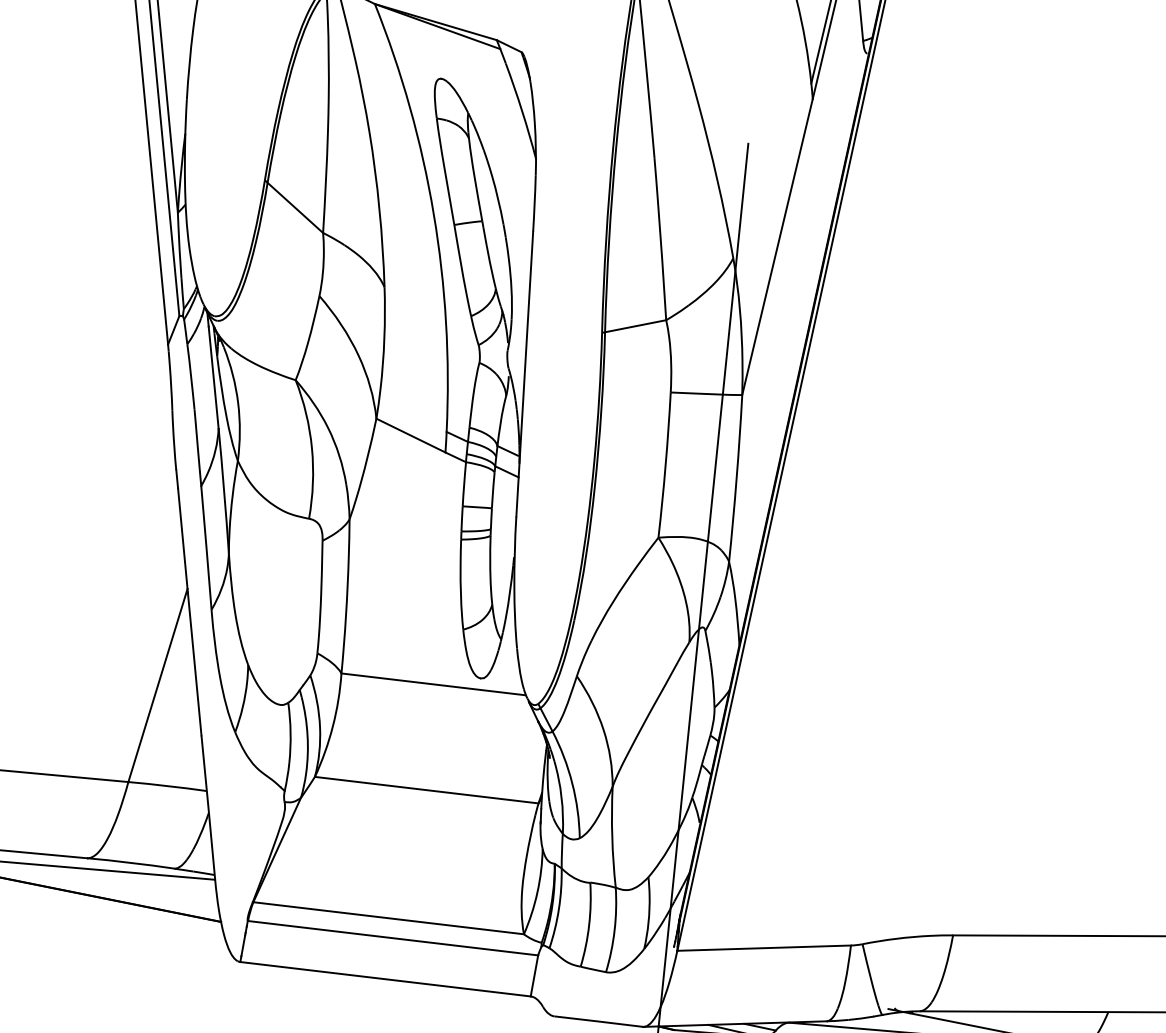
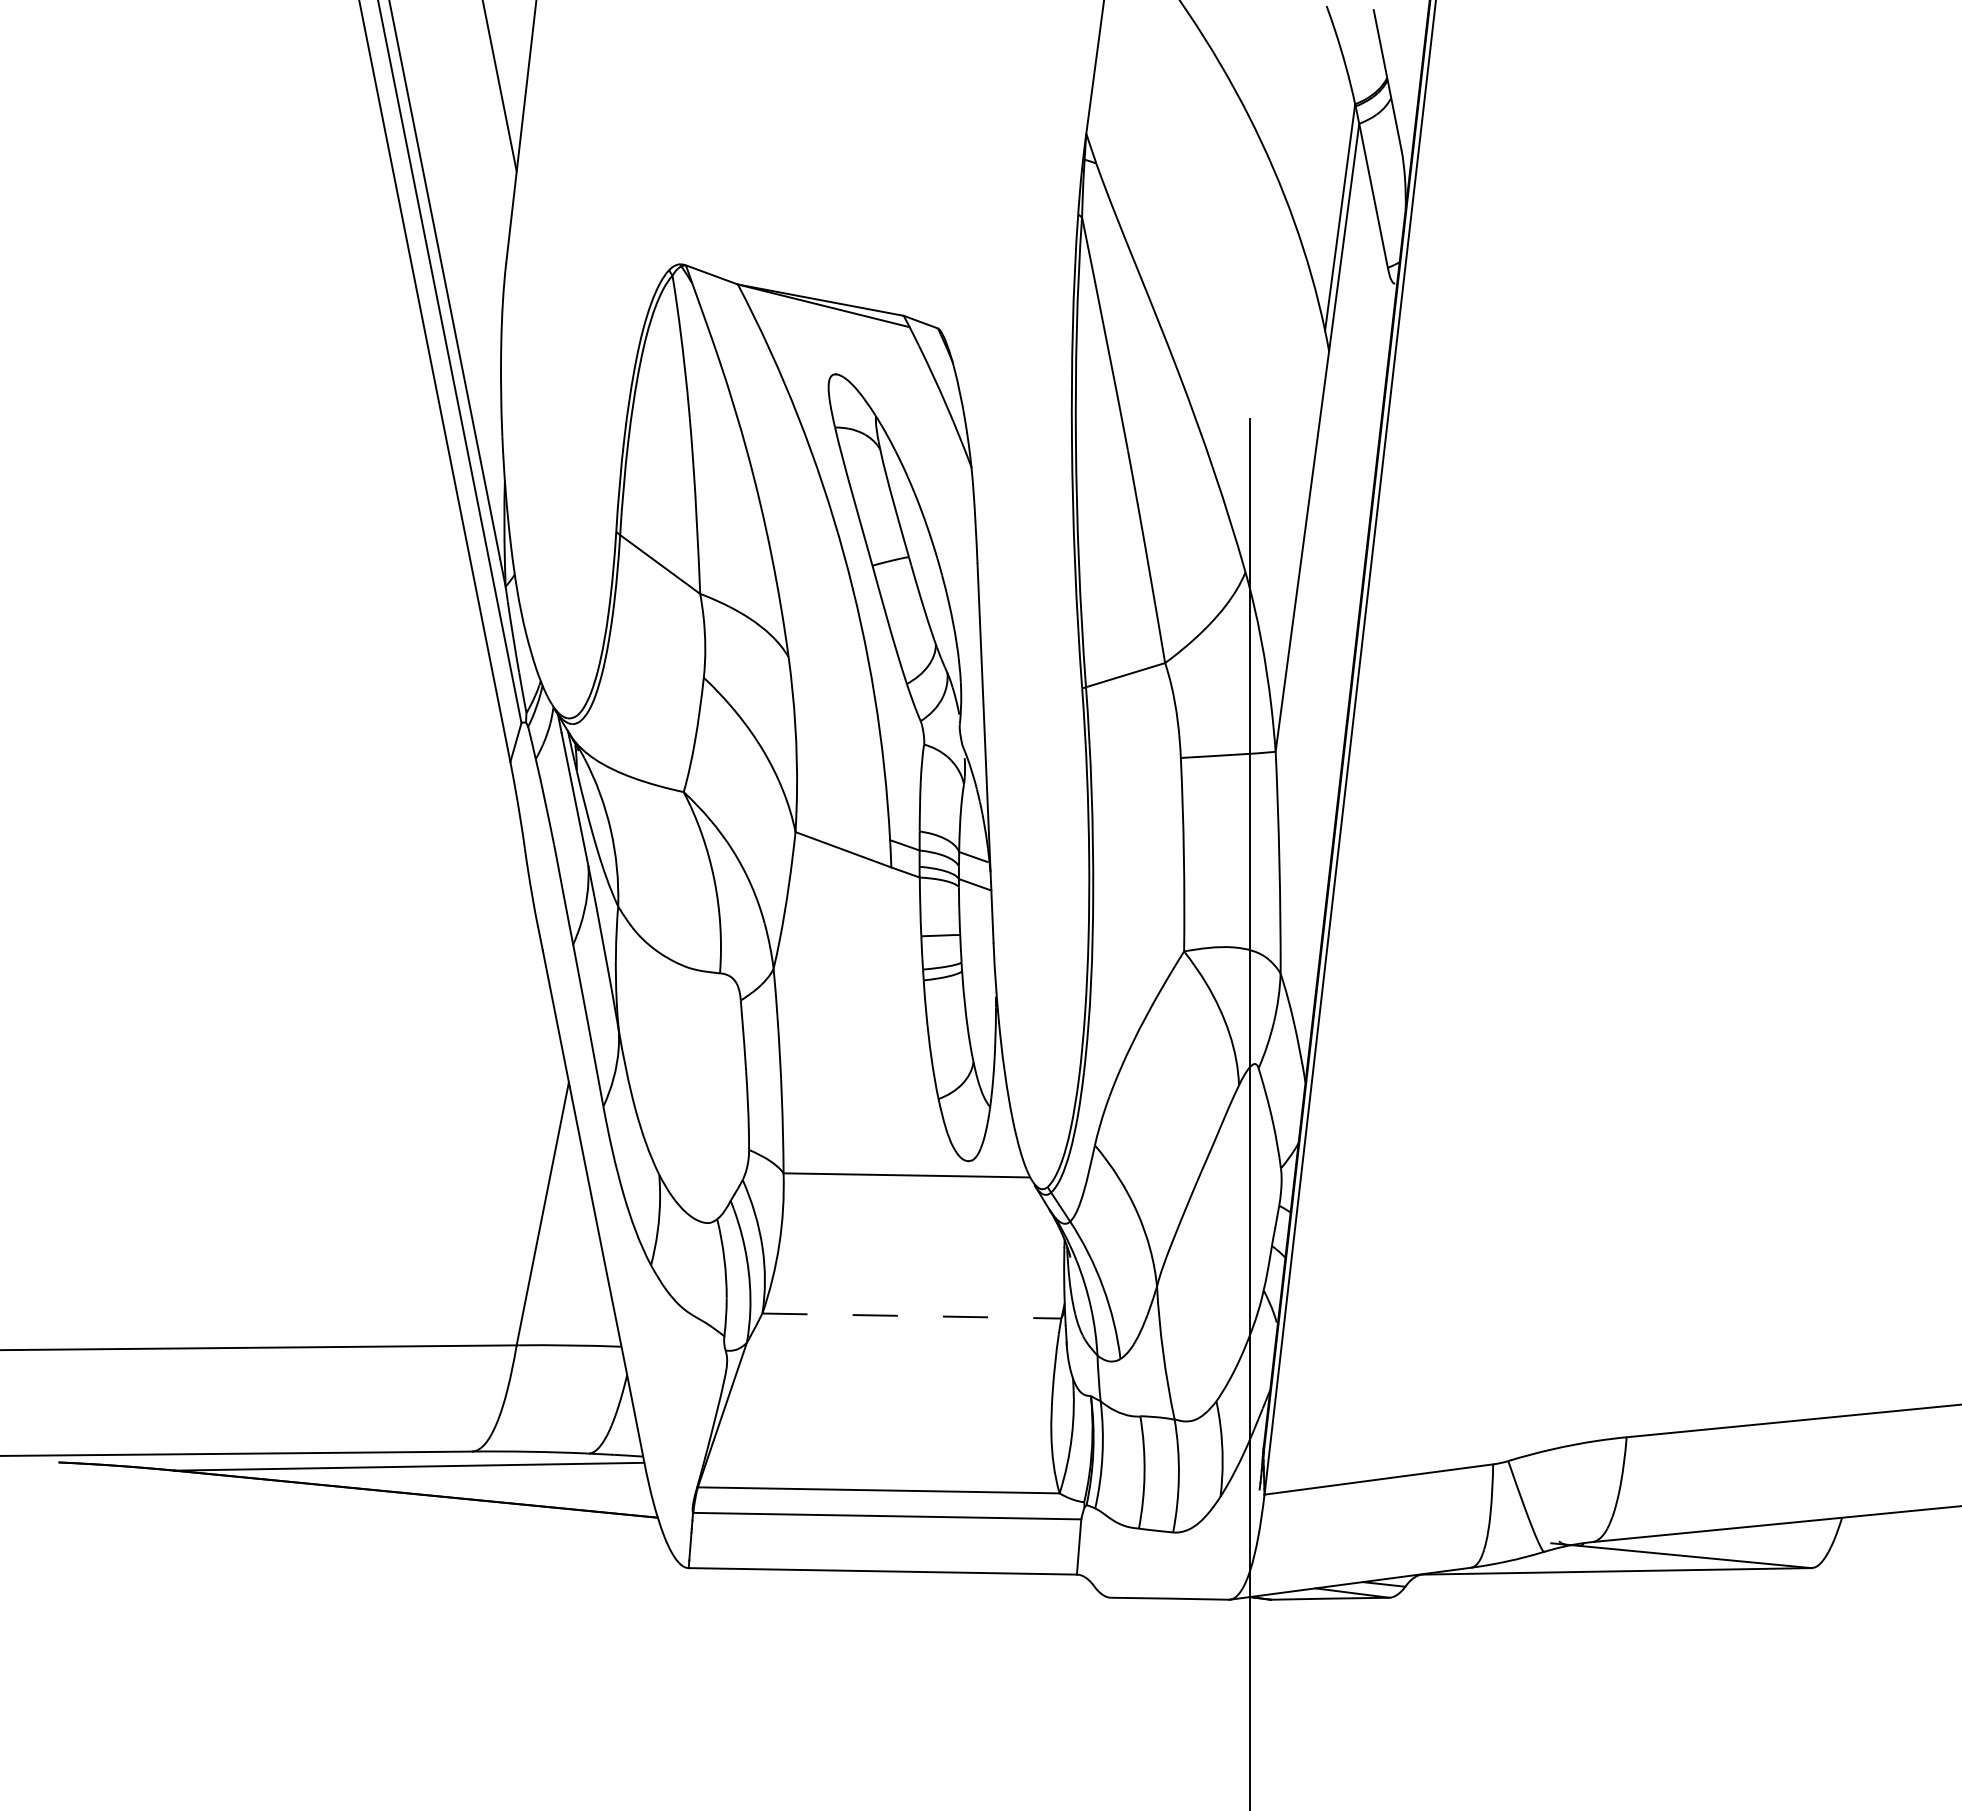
line: (427, 790) -> (912, 1316), solid -> dashed

